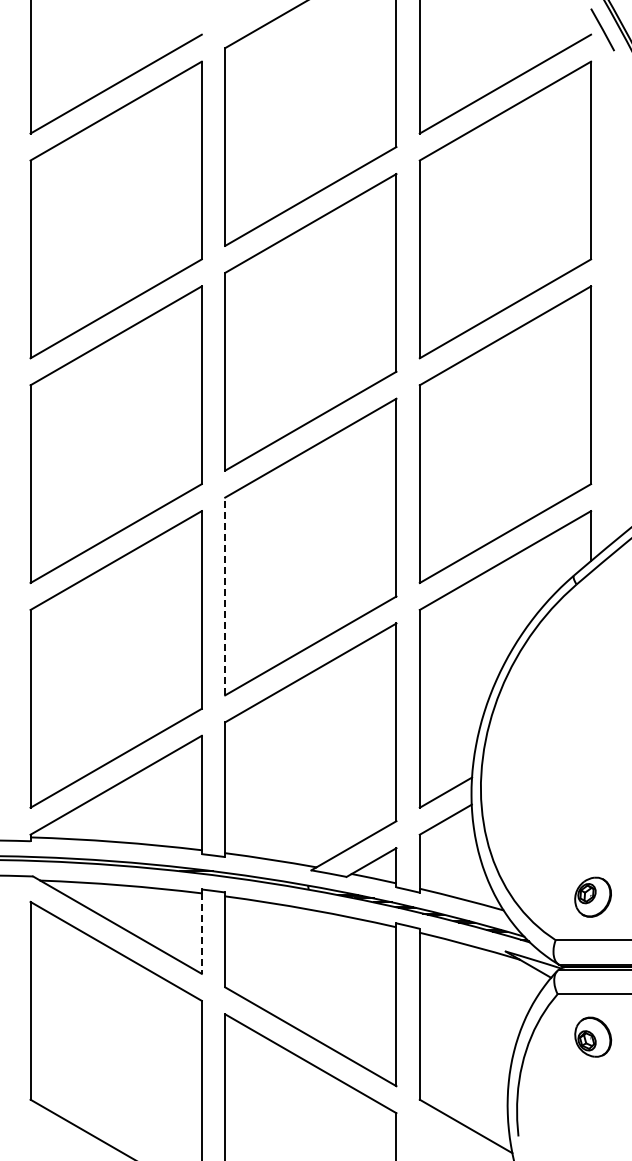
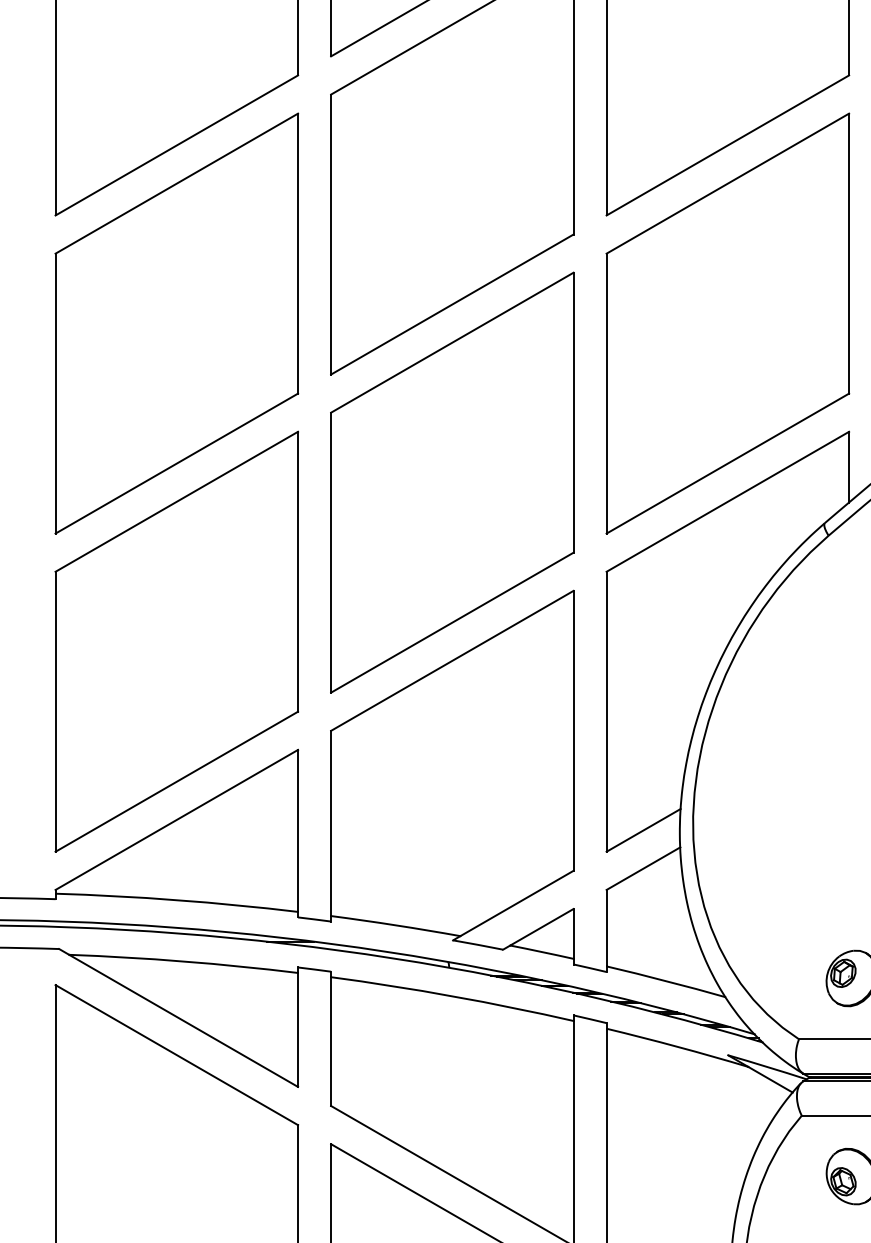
line: (225, 596) -> (331, 552), dashed -> solid
line: (201, 934) -> (297, 1031), dashed -> solid

